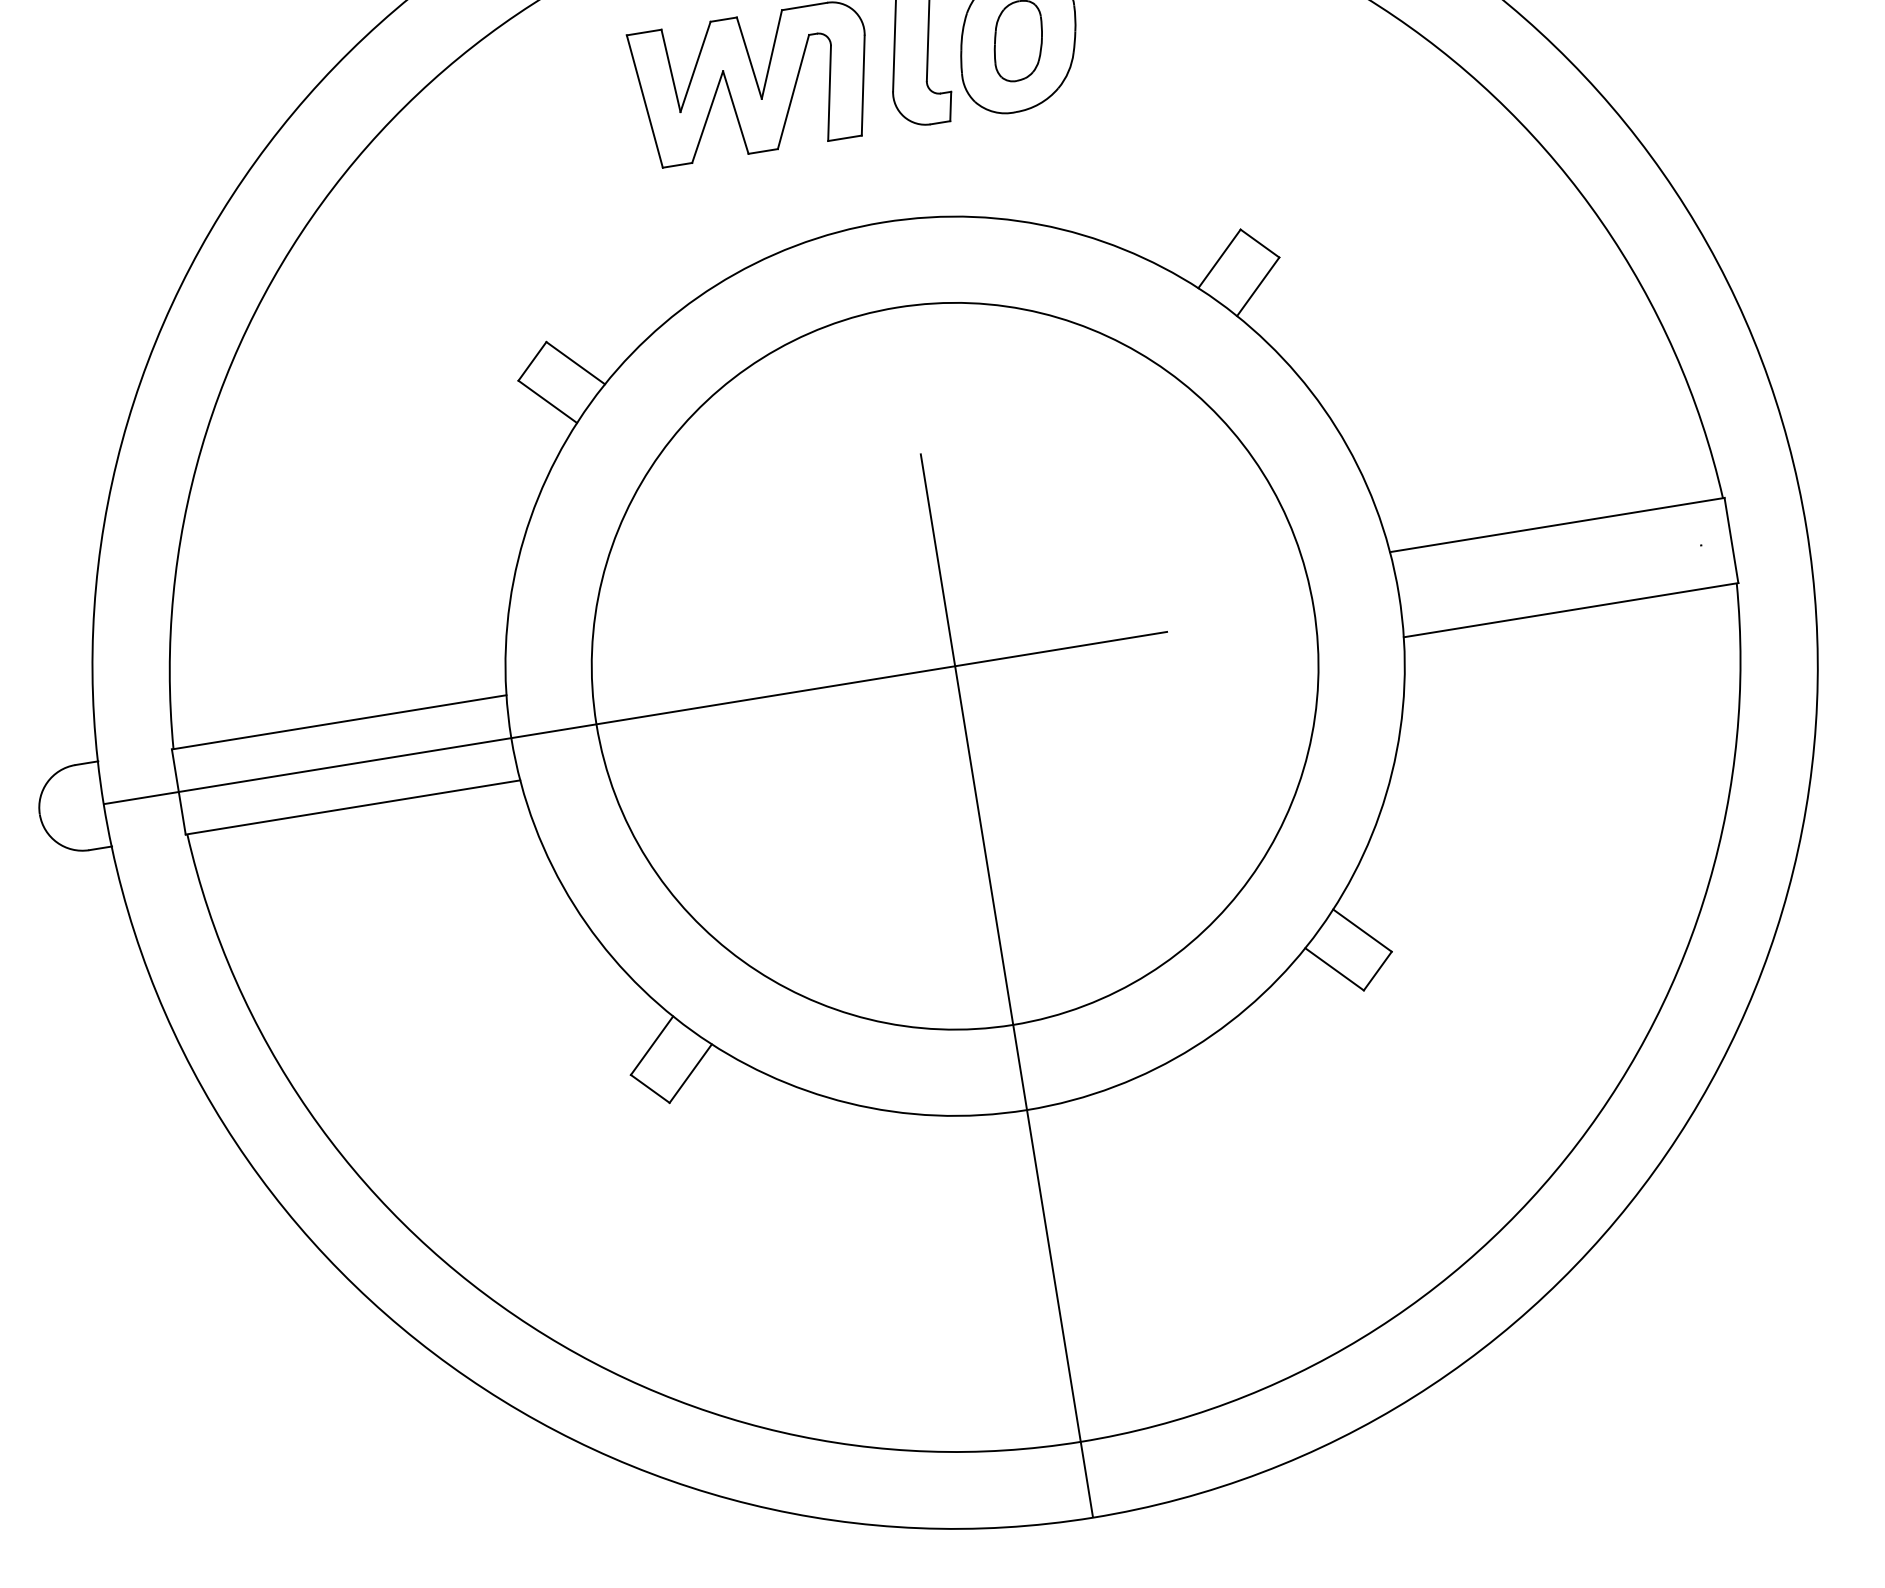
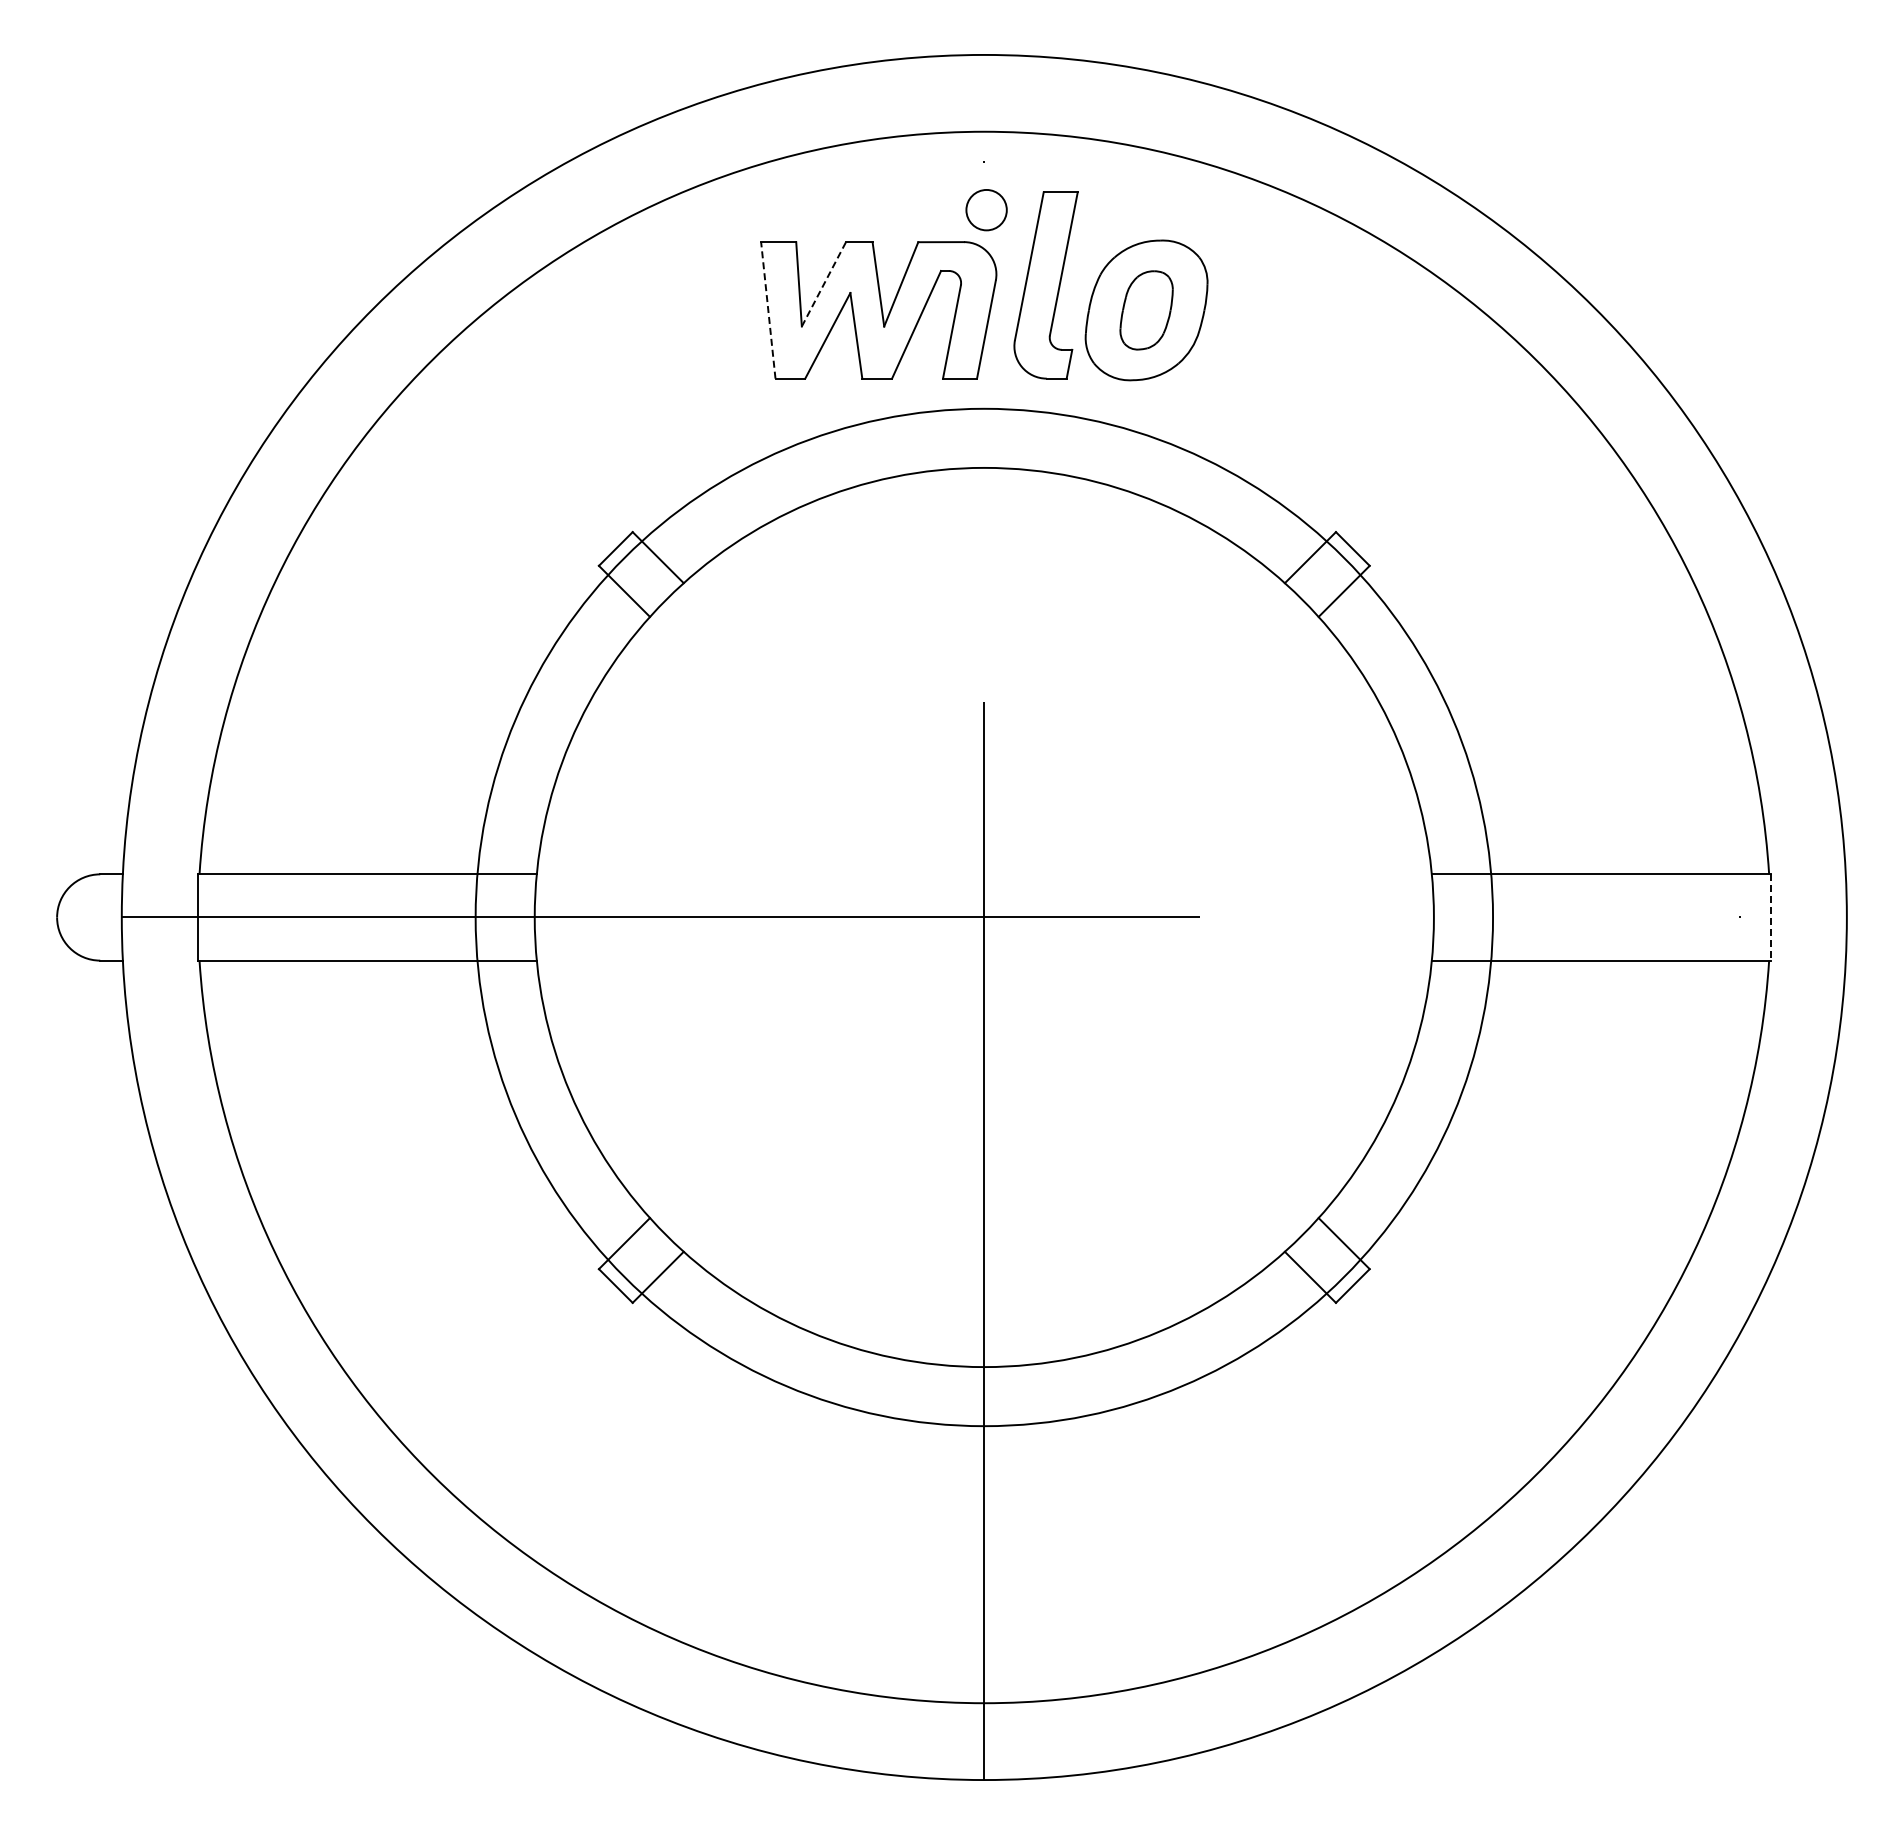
line: (695, 67) -> (823, 284), solid -> dashed
line: (645, 101) -> (768, 310), solid -> dashed
line: (1731, 540) -> (1770, 917), solid -> dashed
circle: (955, 666) -> (984, 917), size x1.4

